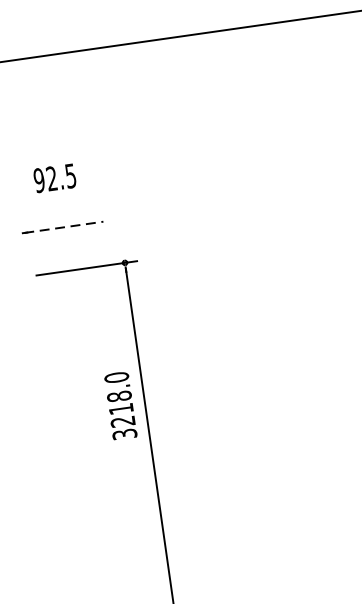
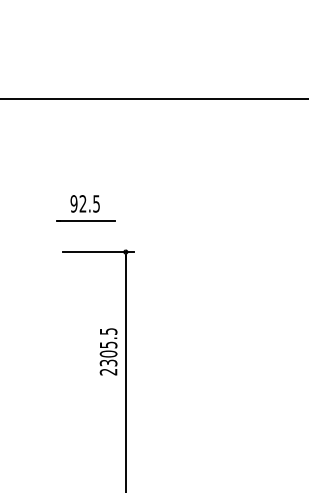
text: (53, 177) -> (84, 203), moved
line: (65, 227) -> (87, 221), dashed -> solid
text: (120, 405) -> (108, 351), 3218.0 -> 2305.5

